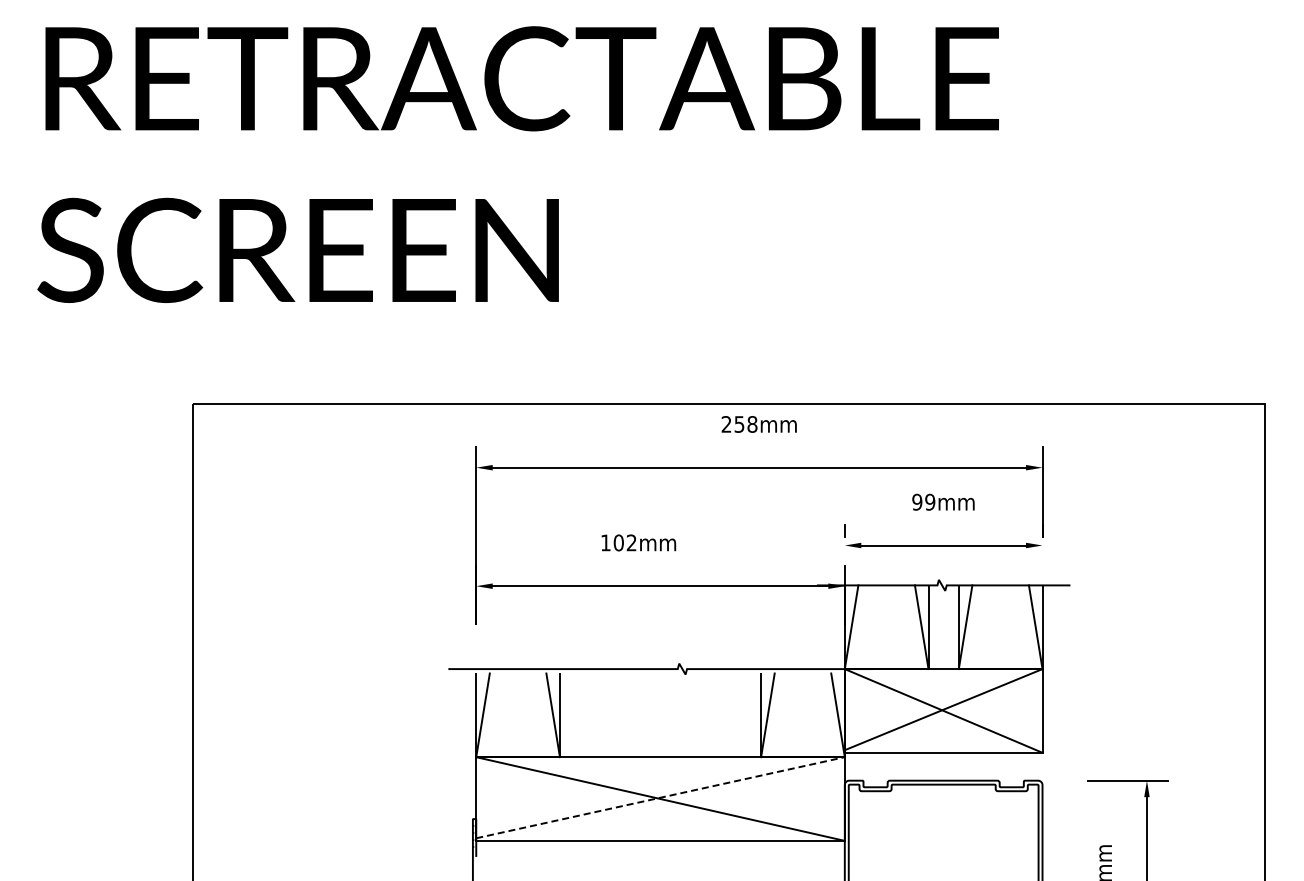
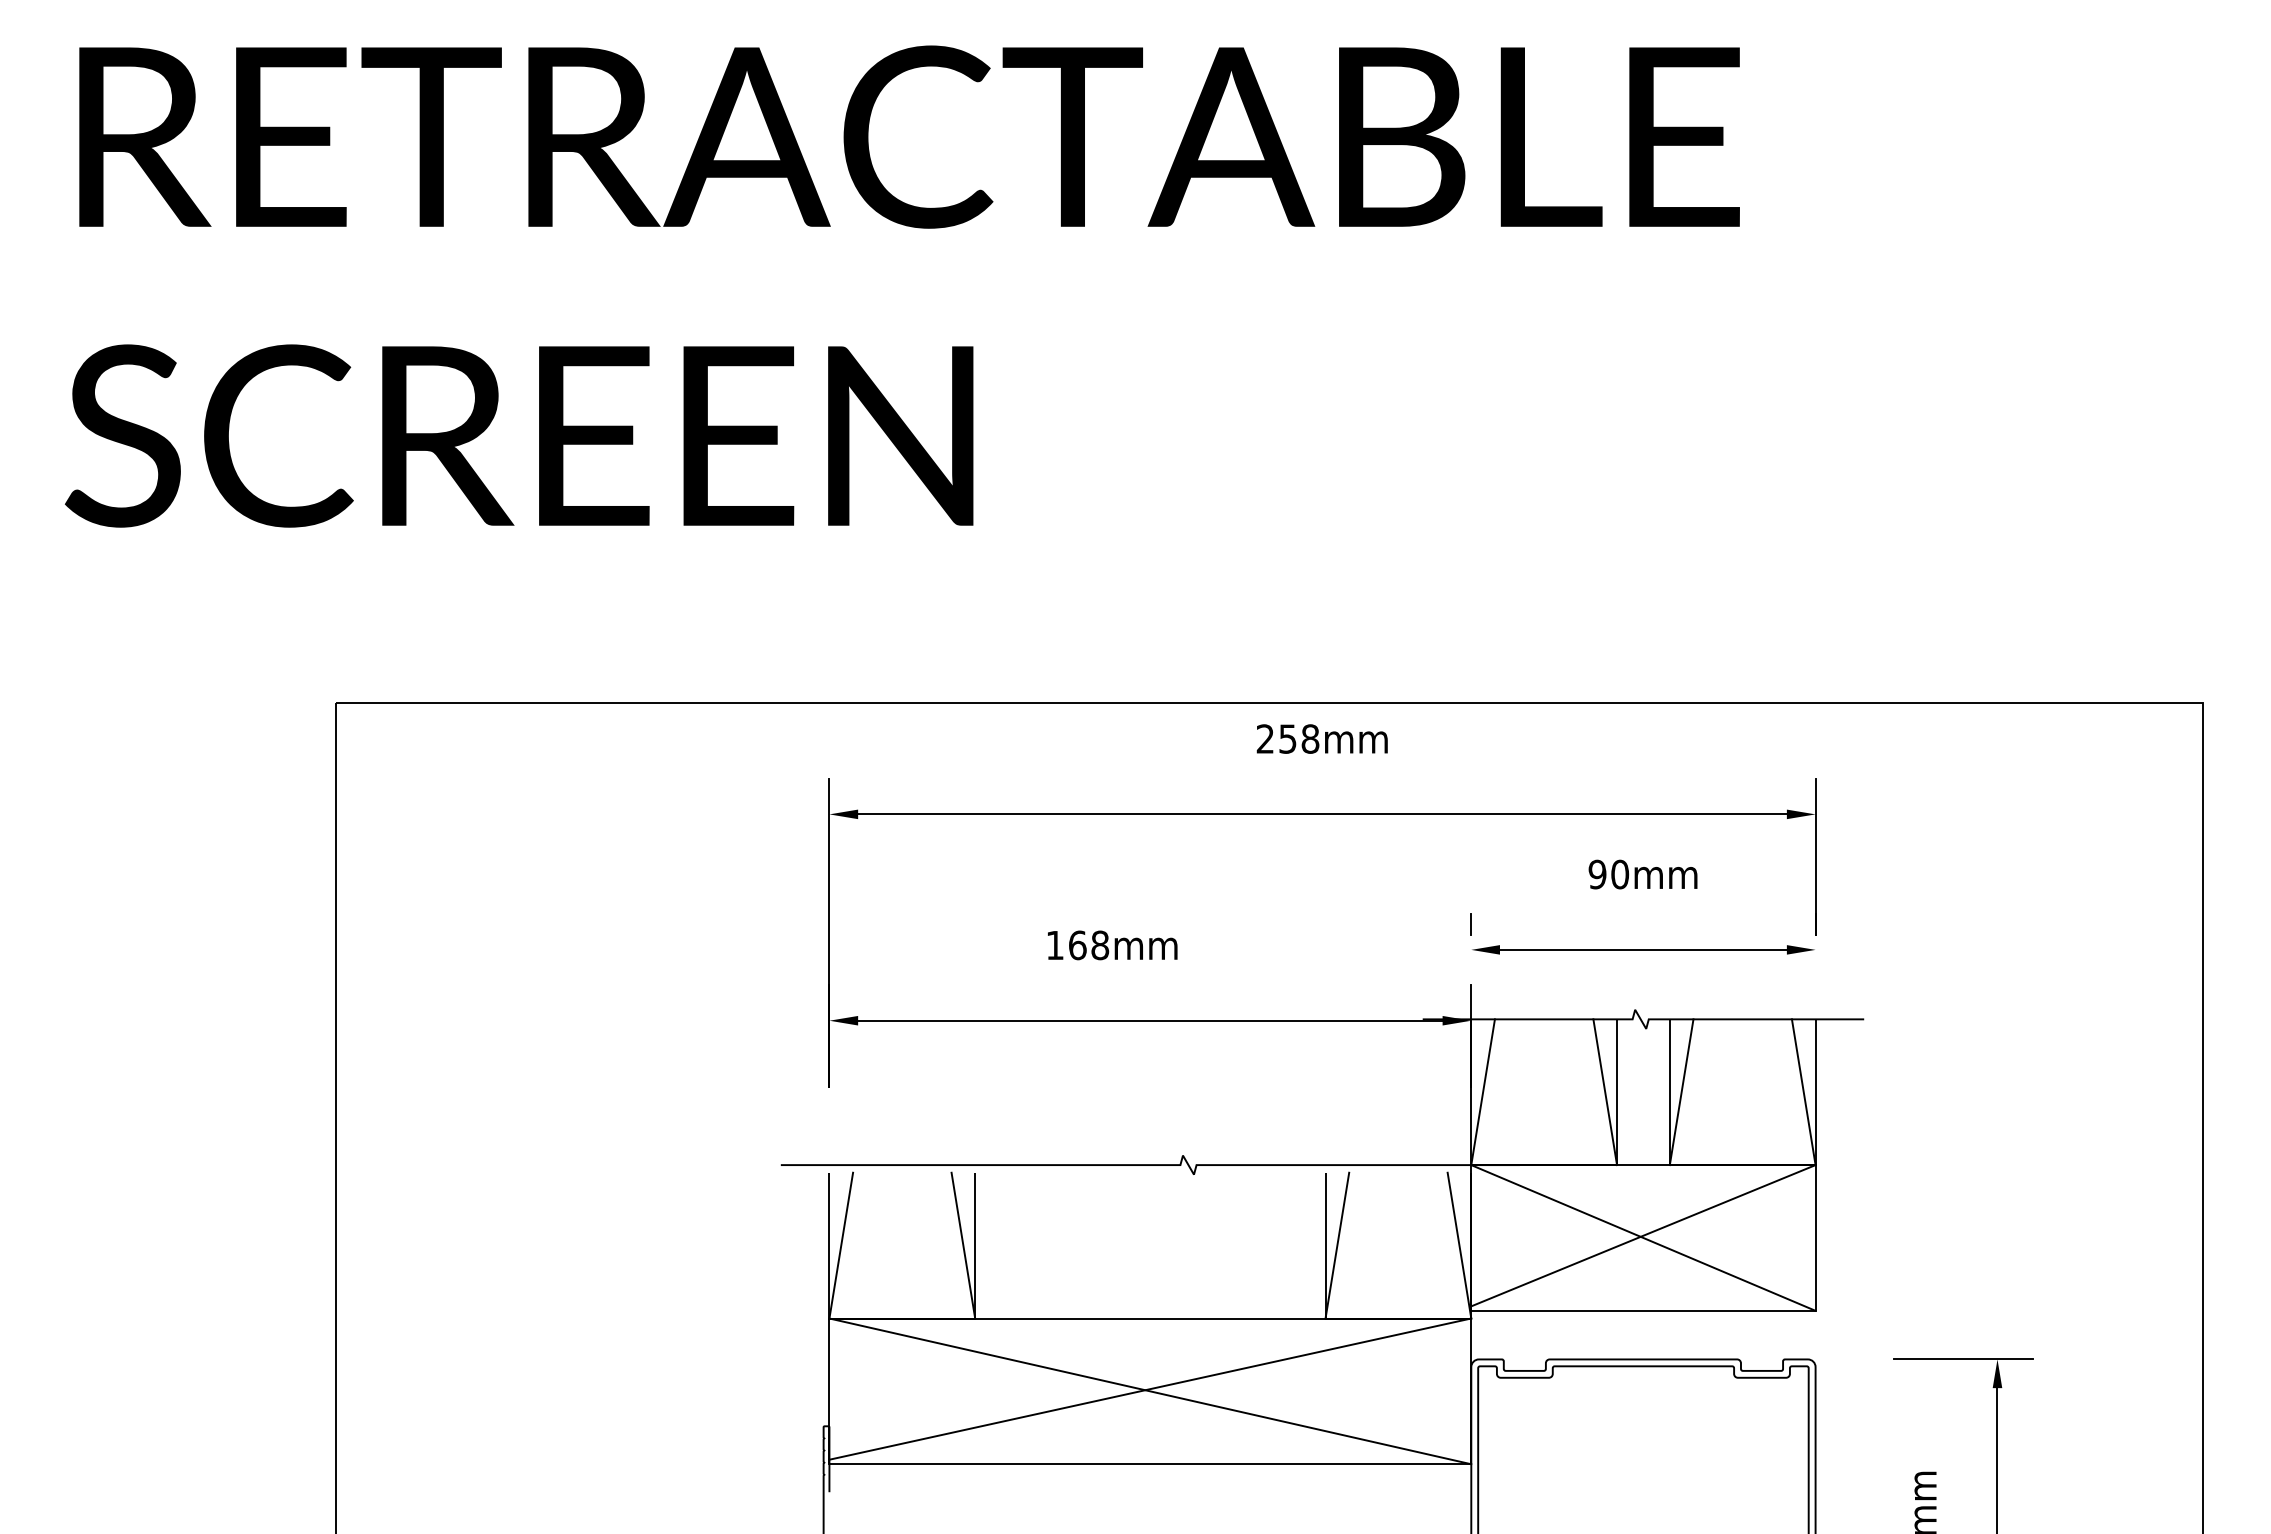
text: (930, 502) -> (1620, 874), 99mm -> 90mm
text: (624, 542) -> (1087, 944), 102mm -> 168mm
line: (660, 797) -> (1150, 1388), dashed -> solid

